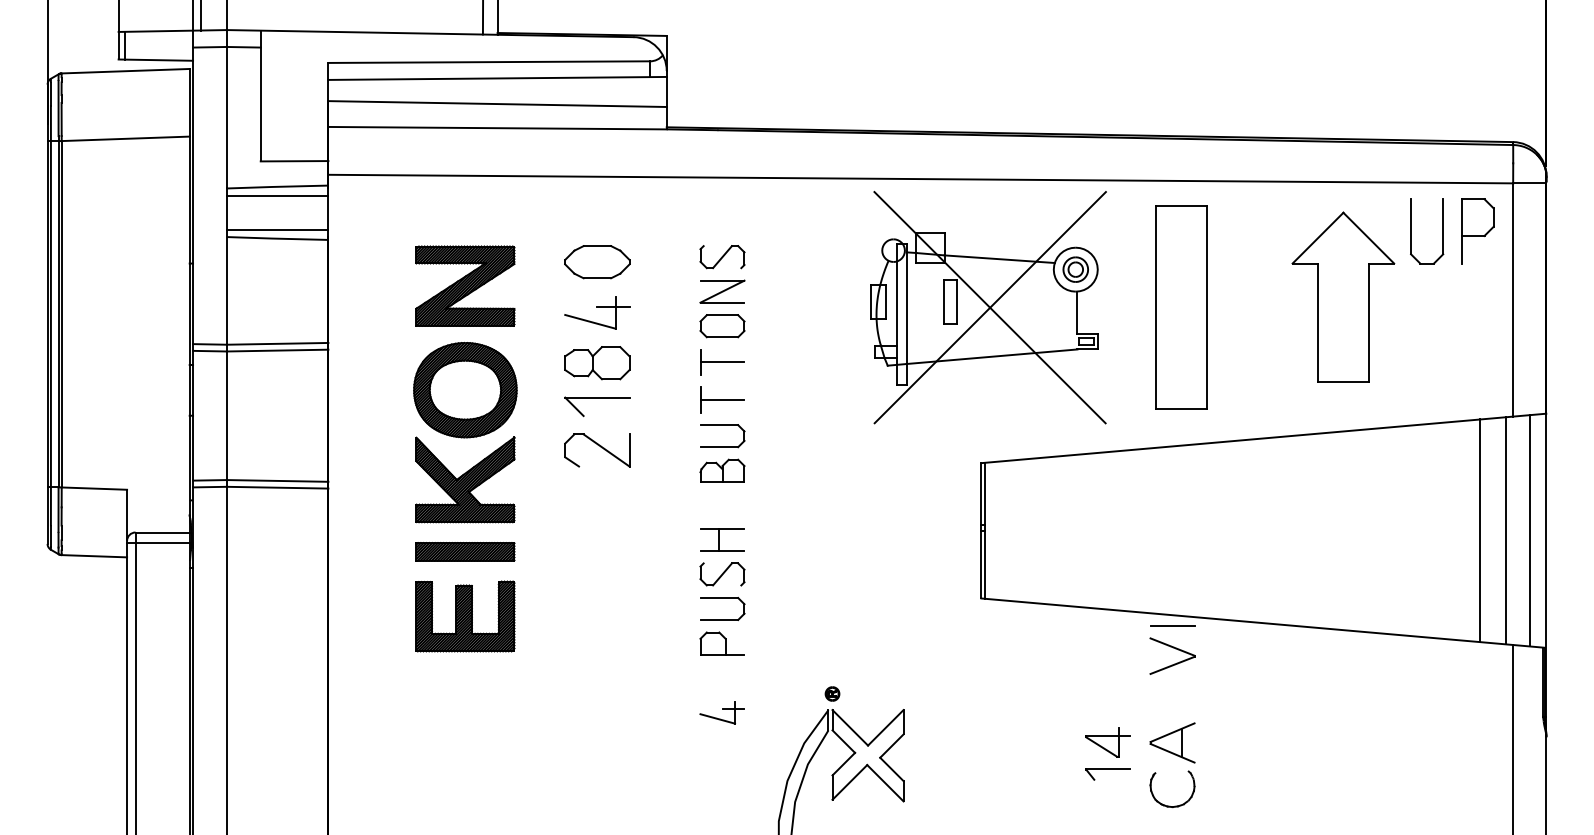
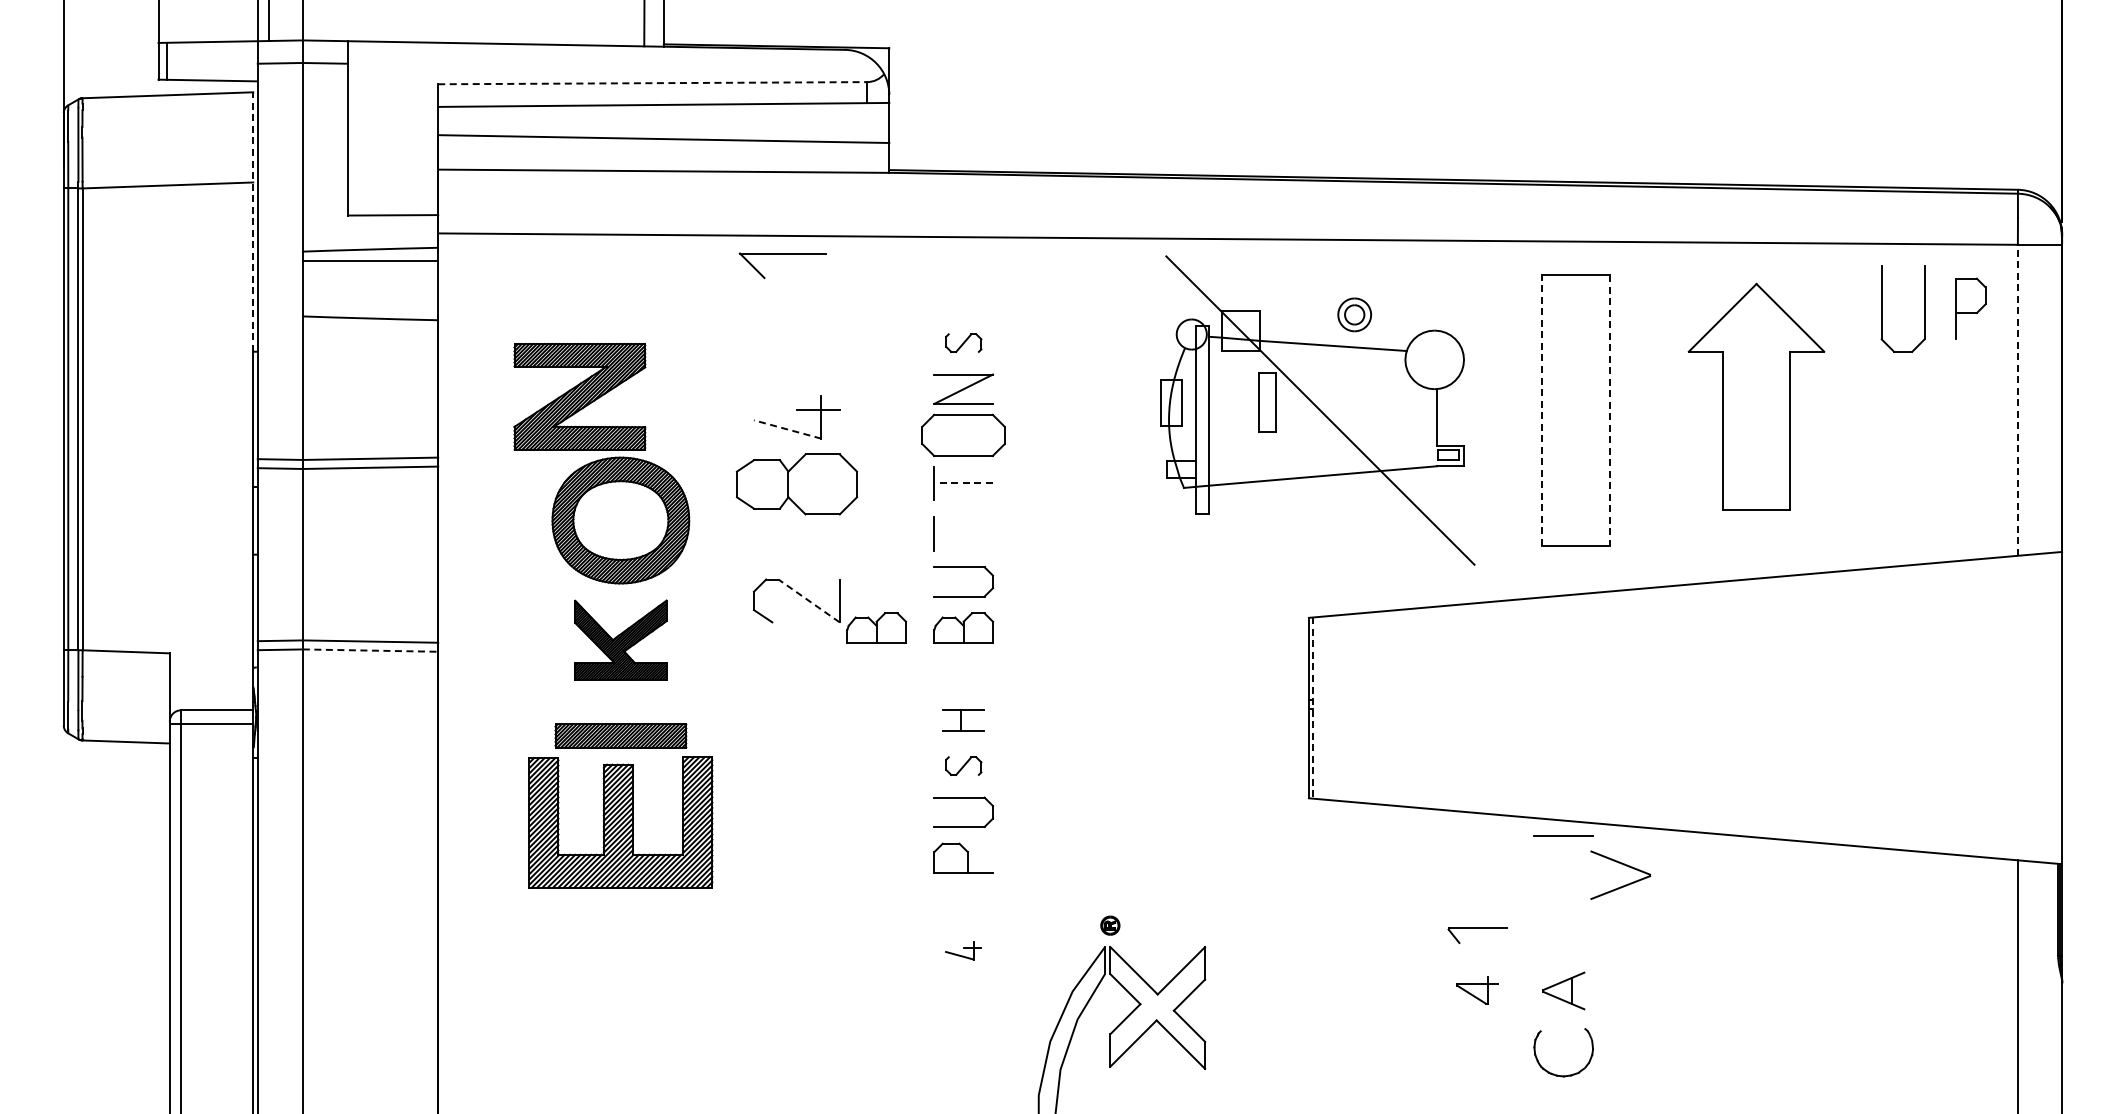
line: (489, 62) -> (653, 83), solid -> dashed
line: (189, 166) -> (253, 222), solid -> dashed
line: (277, 229) -> (370, 306), removed
part: (1477, 231) -> (1970, 308), size x0.7
part: (722, 256) -> (963, 342), size x0.6
part: (597, 261) -> (796, 349), removed
part: (1075, 269) -> (1354, 314), moved
part: (465, 285) -> (579, 396), moved
part: (1343, 297) -> (1756, 396), moved
line: (1512, 300) -> (2017, 400), solid -> dashed
line: (1156, 306) -> (1542, 409), solid -> dashed
line: (990, 307) -> (1320, 410), removed
line: (1206, 307) -> (1609, 410), solid -> dashed
line: (590, 321) -> (787, 429), solid -> dashed
part: (722, 325) -> (963, 434), size x1.4
line: (722, 362) -> (963, 483), solid -> dashed
part: (597, 363) -> (796, 484), size x1.4
part: (597, 398) -> (782, 254), moved
line: (722, 399) -> (963, 533), removed
line: (606, 450) -> (808, 600), solid -> dashed
part: (657, 470) -> (876, 627), added
part: (465, 479) -> (620, 639), size x0.7
line: (277, 487) -> (370, 650), solid -> dashed
line: (1480, 530) -> (1974, 707), removed
line: (1506, 530) -> (2008, 707), removed
line: (1529, 530) -> (2039, 707), removed
line: (984, 531) -> (1313, 708), solid -> dashed
part: (722, 540) -> (963, 720), size x0.7
part: (722, 573) -> (963, 765), size x0.6
part: (465, 615) -> (620, 821), size x1.4
part: (1174, 648) -> (1623, 865), moved
part: (722, 712) -> (963, 950), size x0.6
part: (1107, 742) -> (1477, 990), size x0.7
part: (1172, 742) -> (1563, 990), size x0.7
part: (1107, 768) -> (1477, 928), moved

